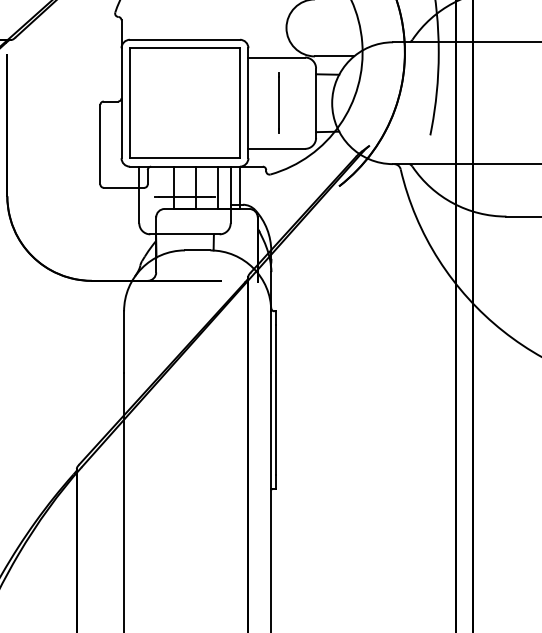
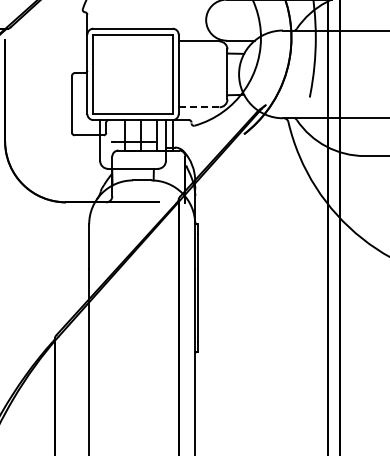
line: (278, 103) -> (200, 74), removed
line: (277, 149) -> (199, 107), solid -> dashed

